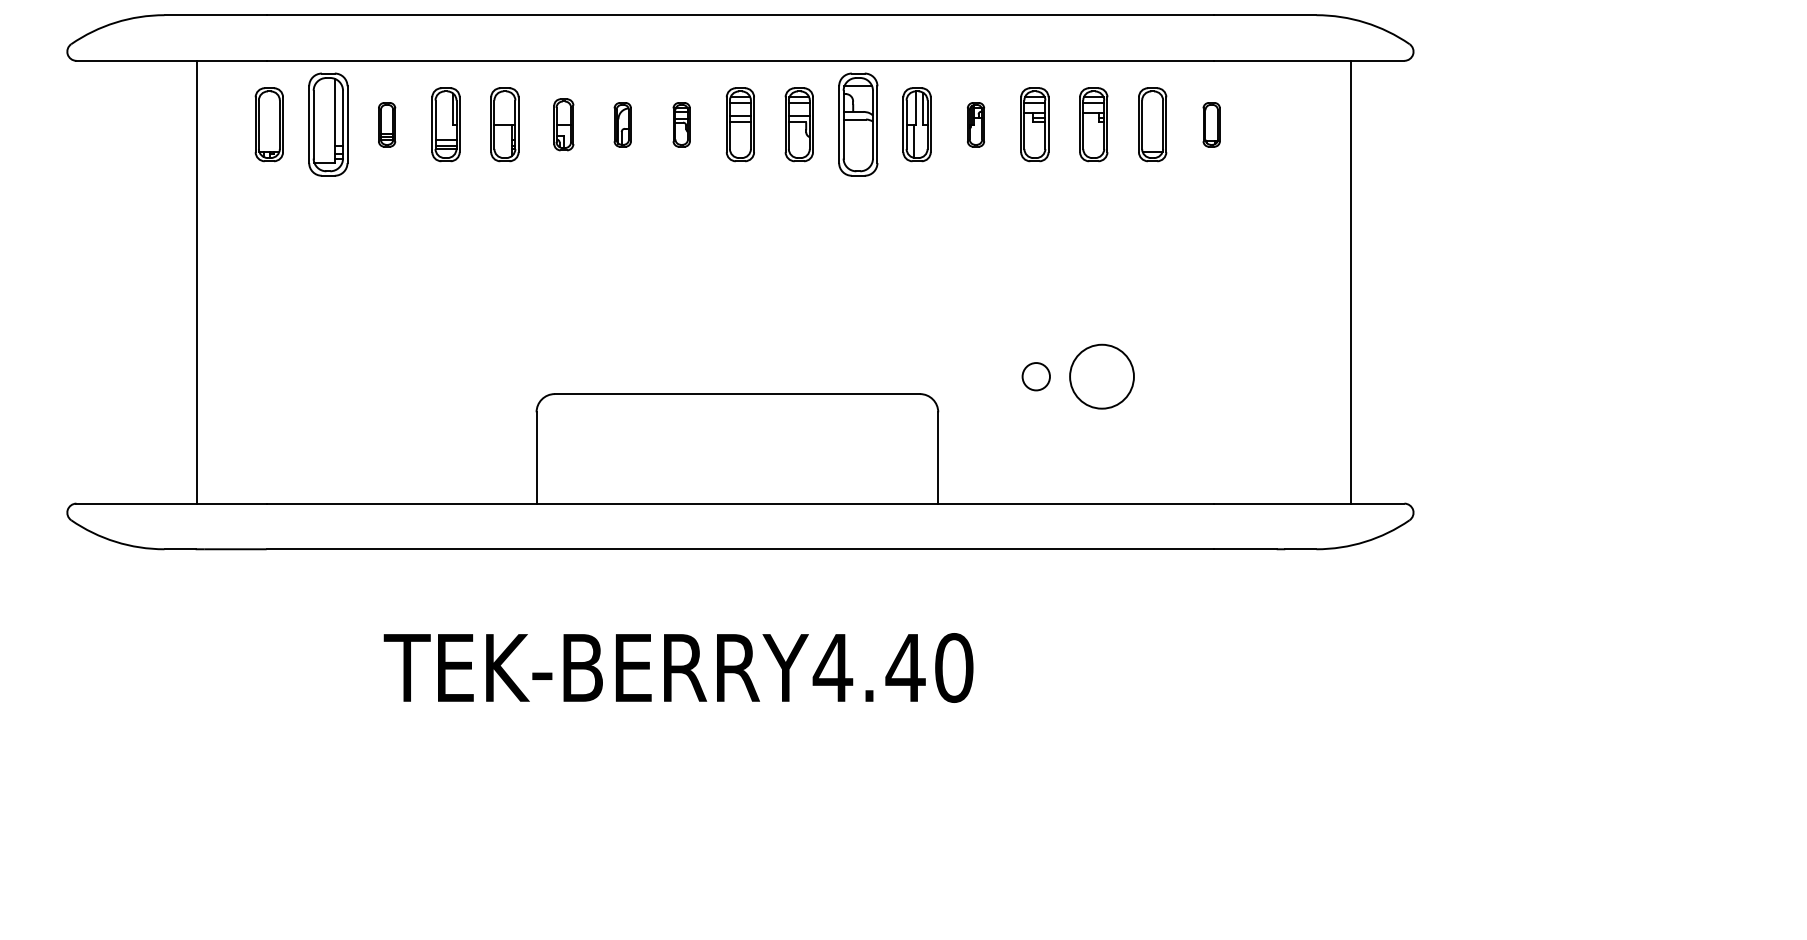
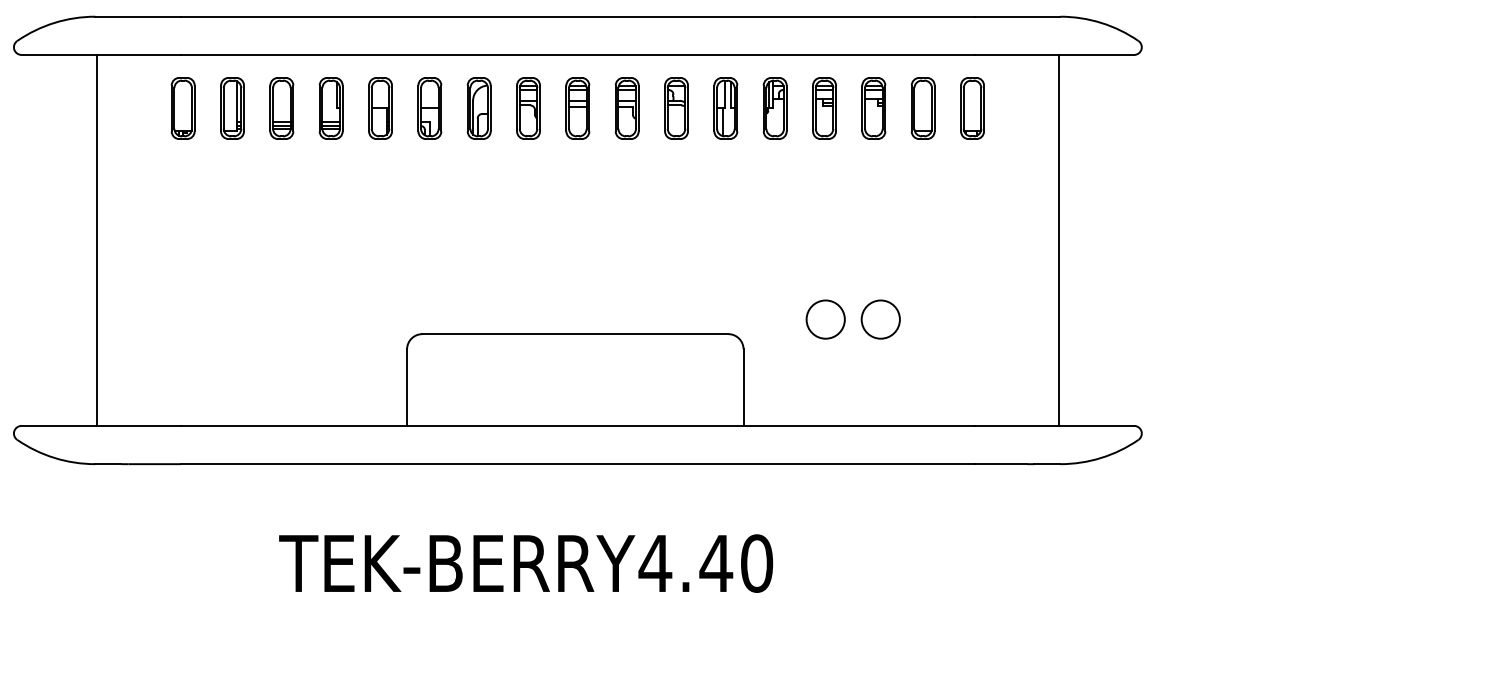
part: (327, 124) -> (231, 108), size x0.71
part: (386, 124) -> (281, 108), size x1.67
part: (563, 124) -> (429, 108), size x1.43
part: (622, 124) -> (479, 108), size x1.67
part: (681, 124) -> (528, 108), size x1.67
part: (857, 124) -> (675, 108), size x0.71
part: (975, 124) -> (774, 108), size x1.67
part: (1211, 124) -> (972, 108), size x1.67
line: (197, 281) -> (97, 239), moved
line: (1350, 281) -> (1058, 239), moved
circle: (1036, 376) -> (825, 319), size x1.67
circle: (1101, 376) -> (880, 319), size x0.71

